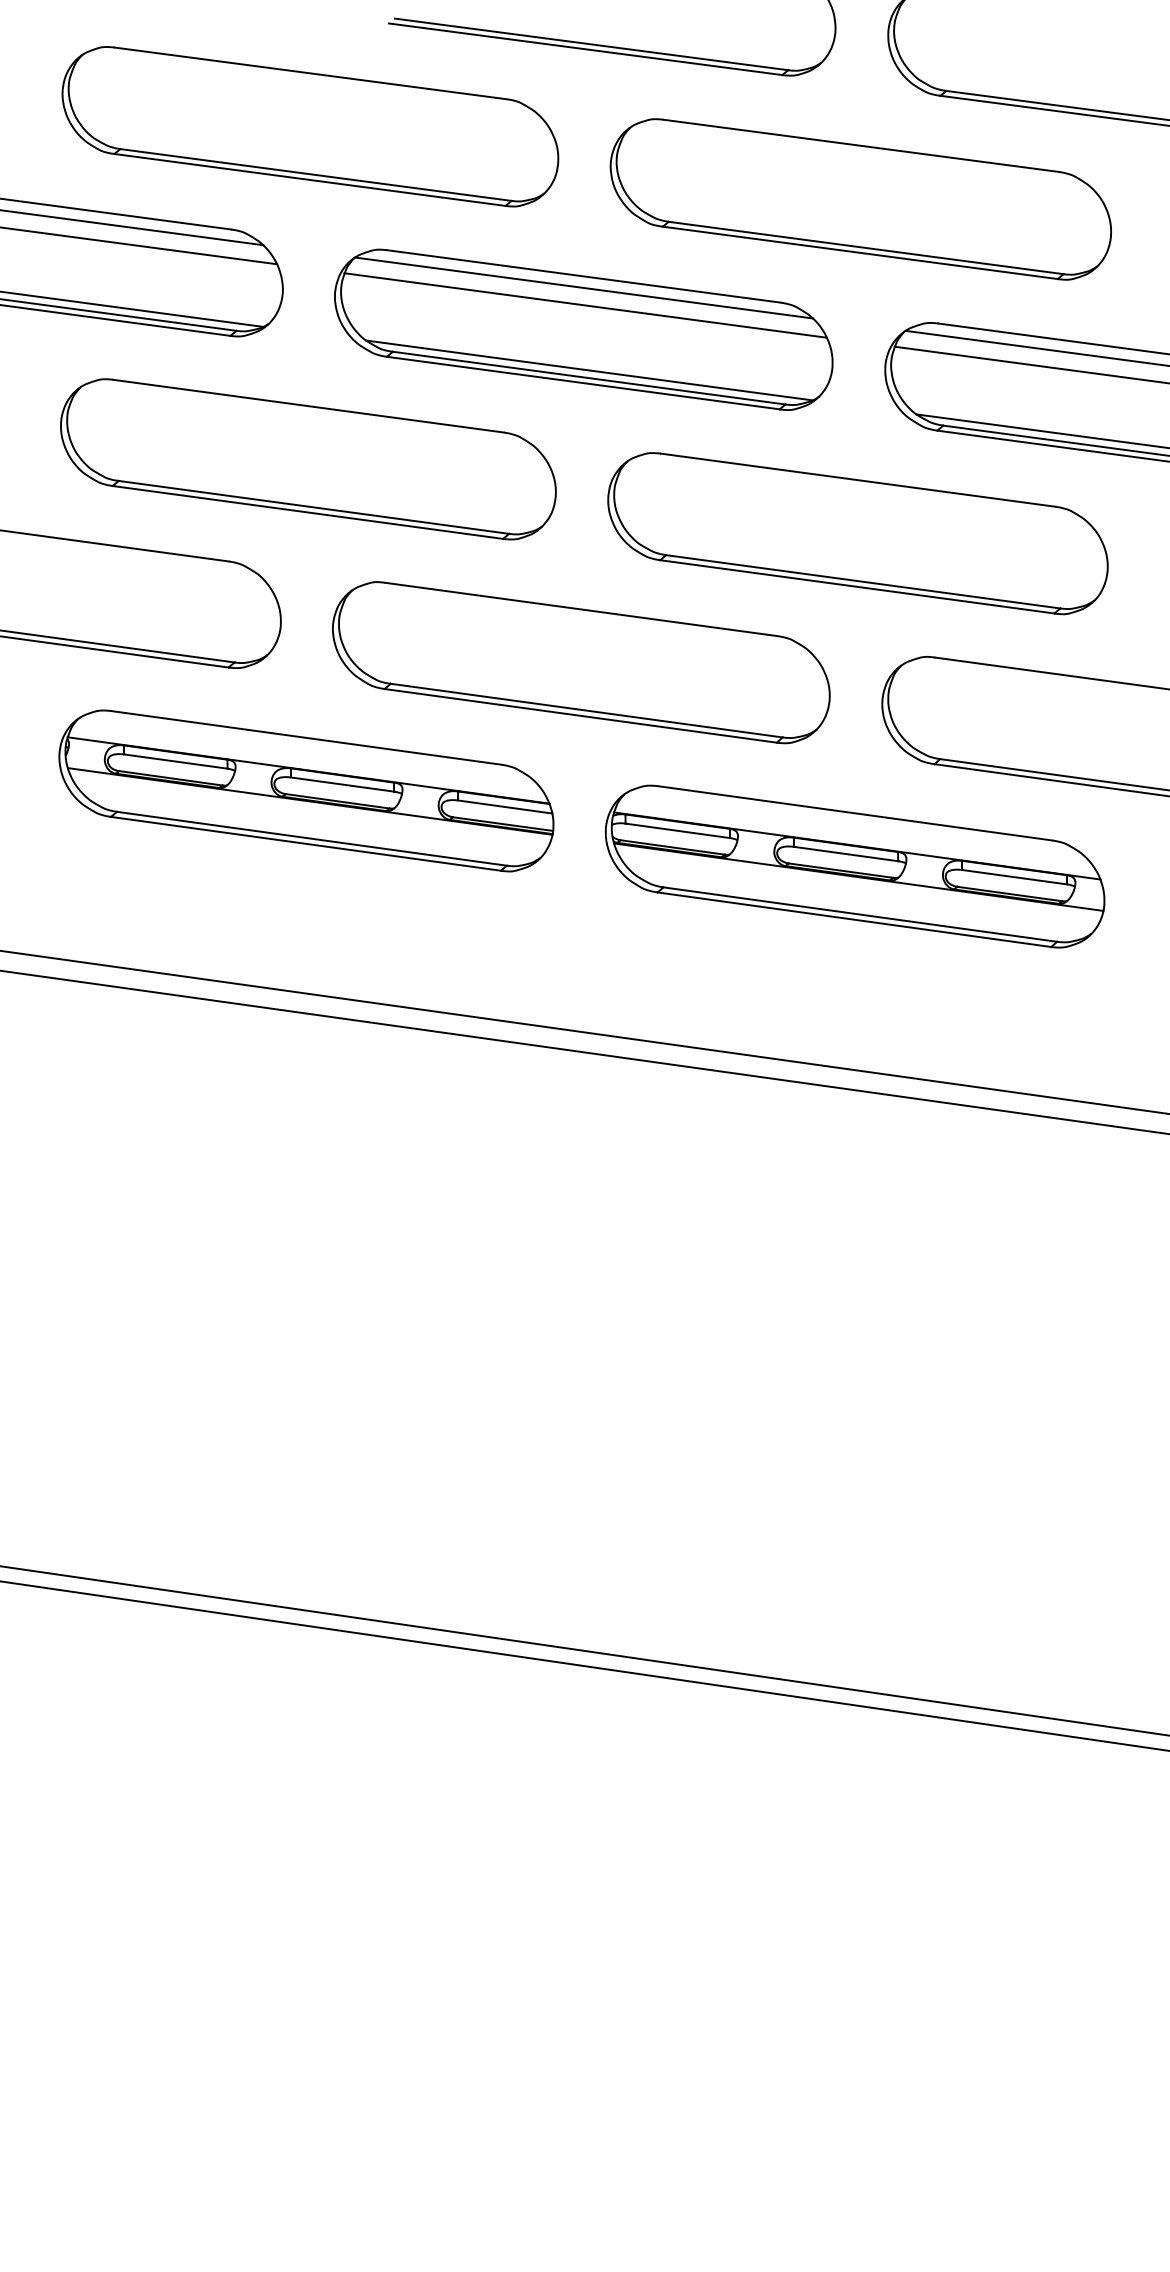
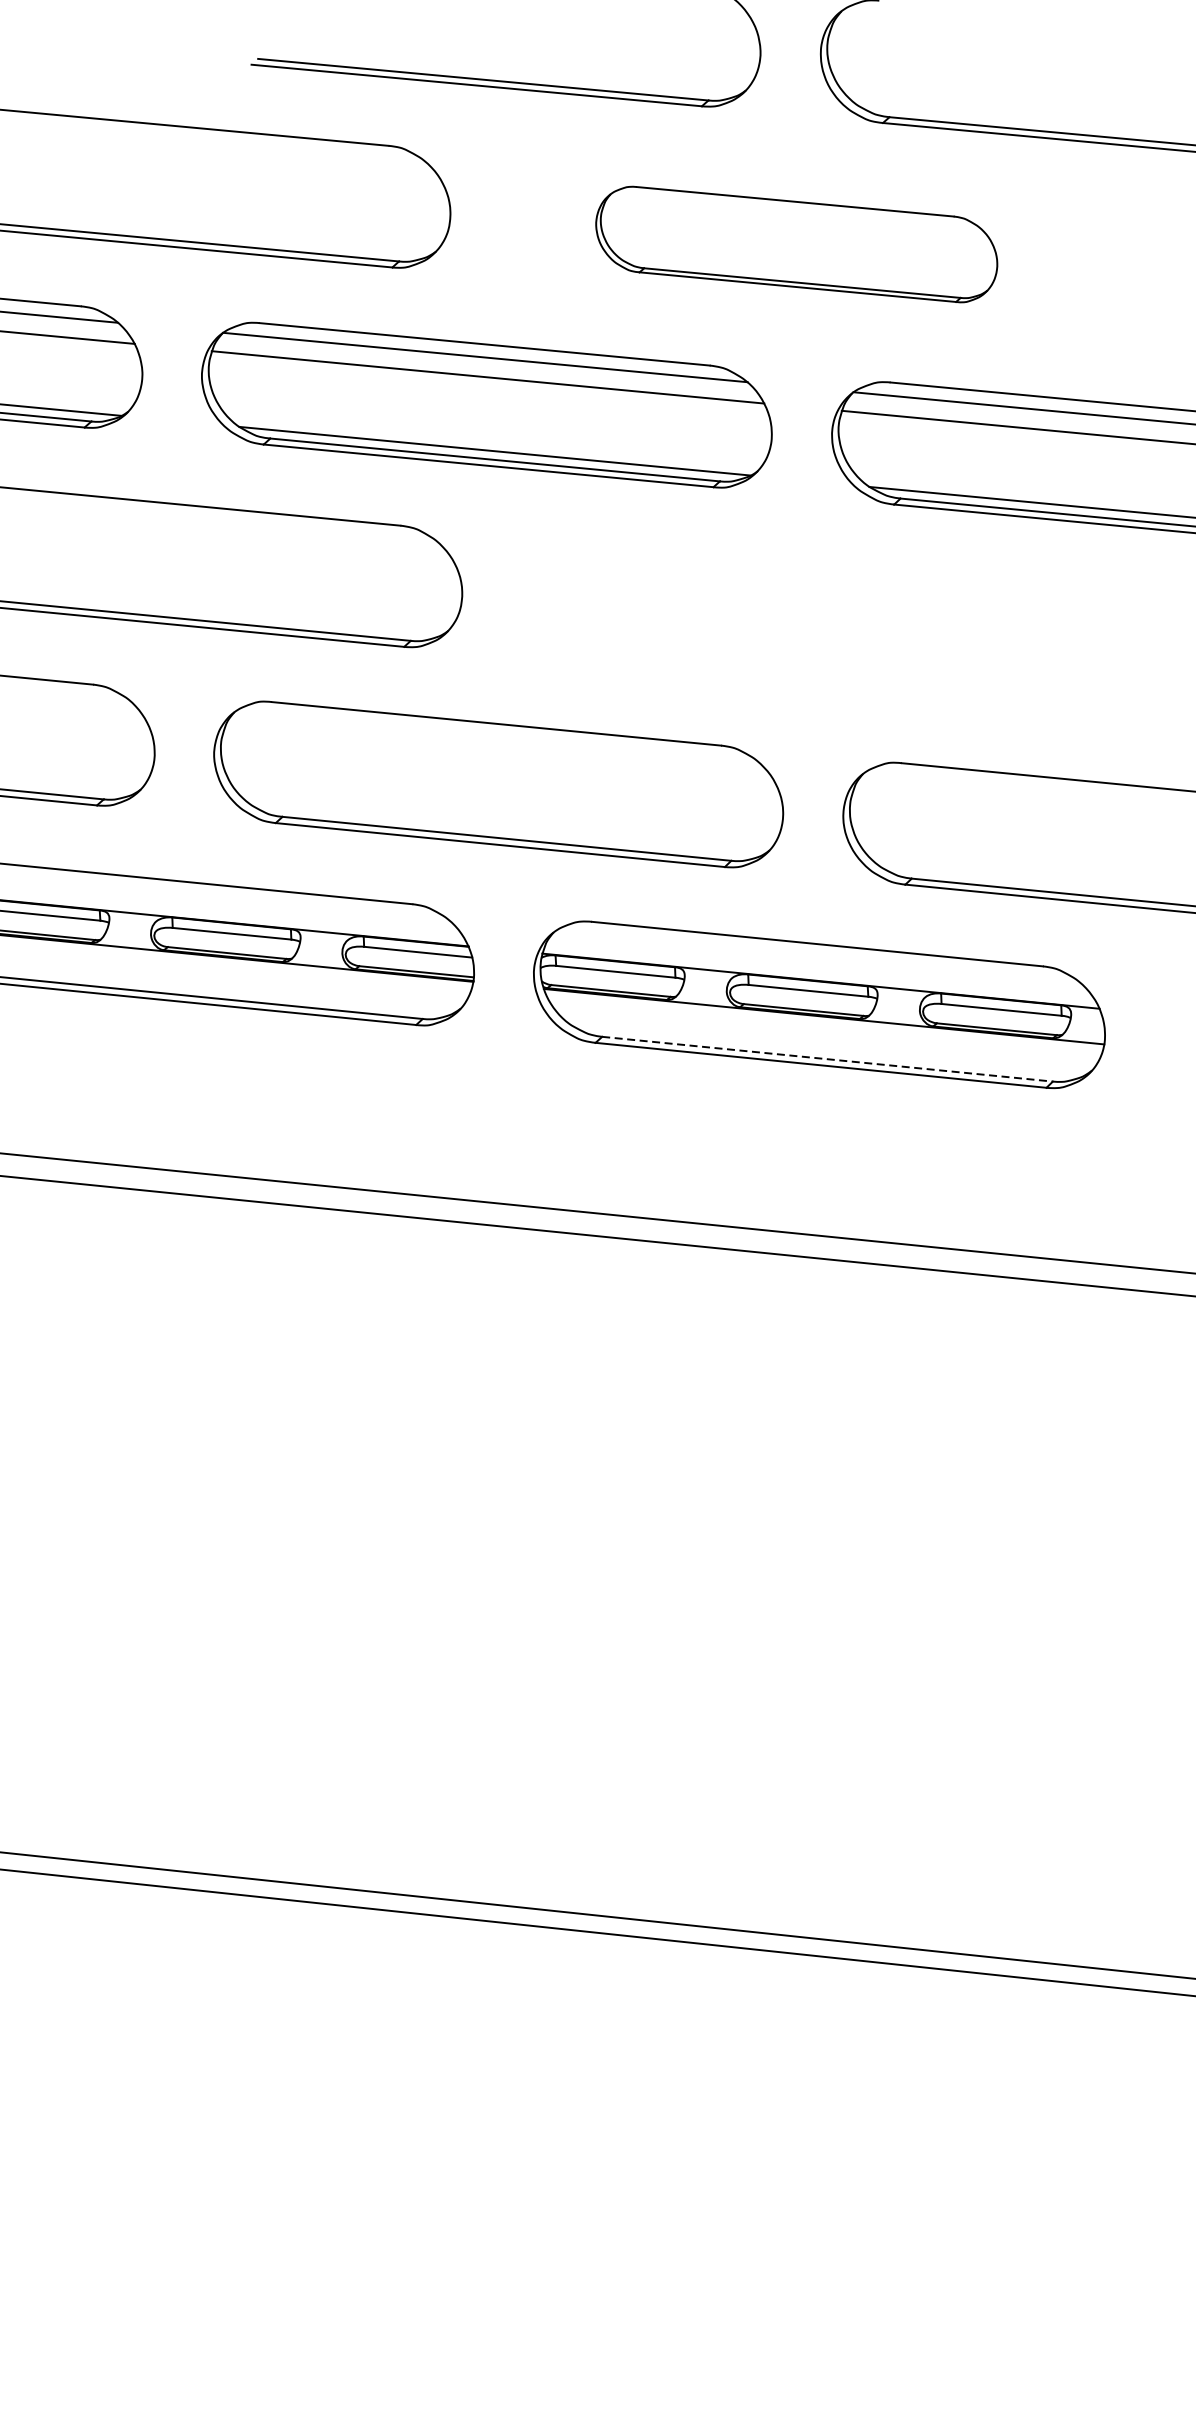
part: (860, 199) -> (796, 244), size x0.7
part: (857, 533) -> (807, 625), removed
line: (860, 914) -> (827, 1059), solid -> dashed

